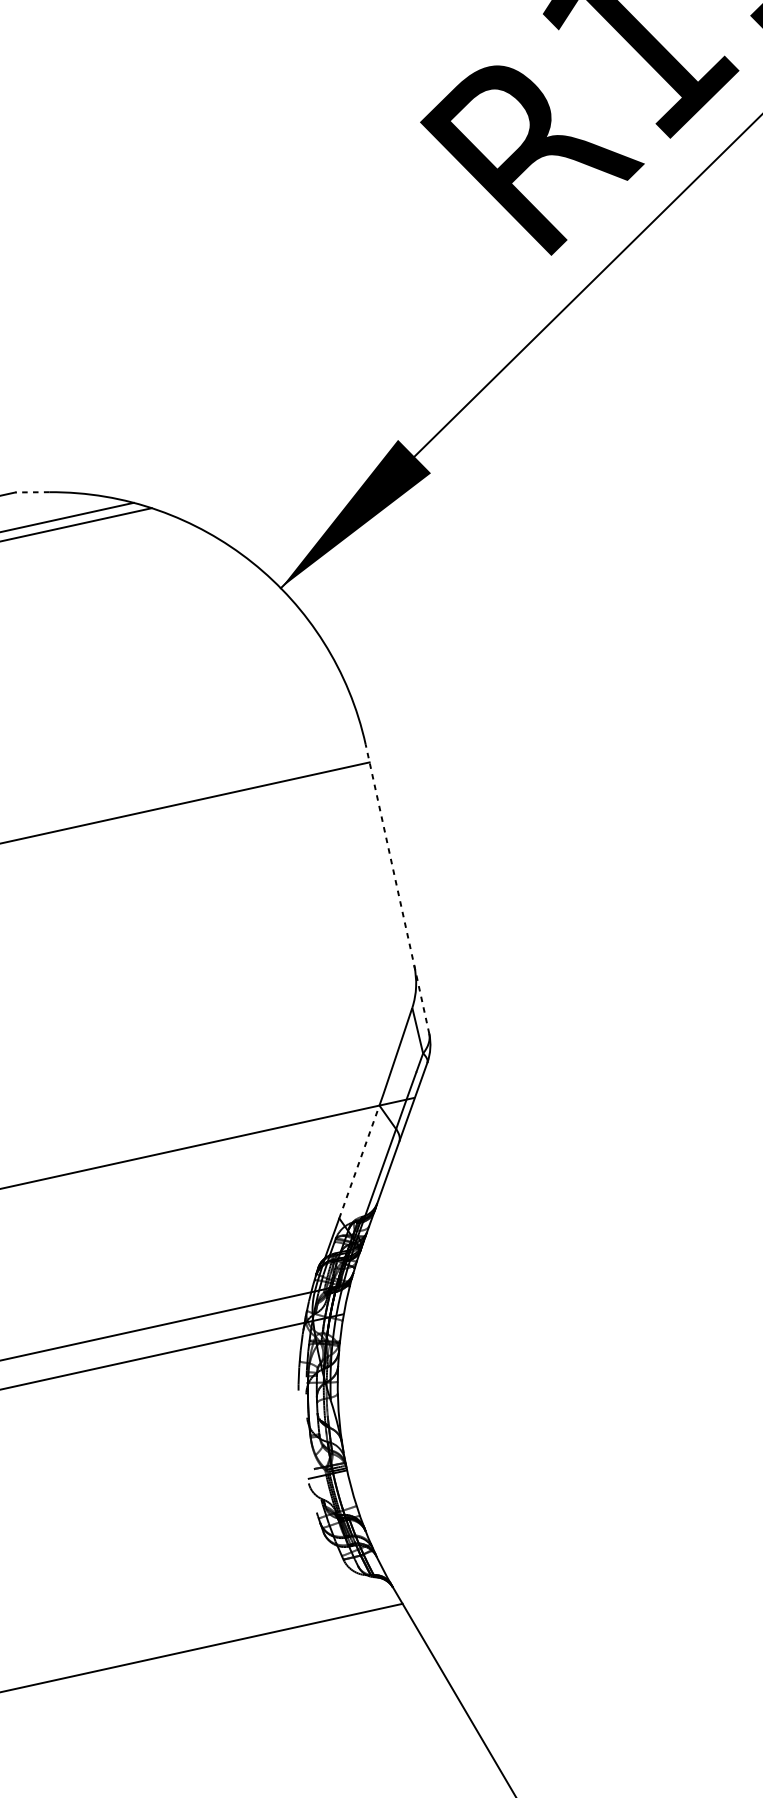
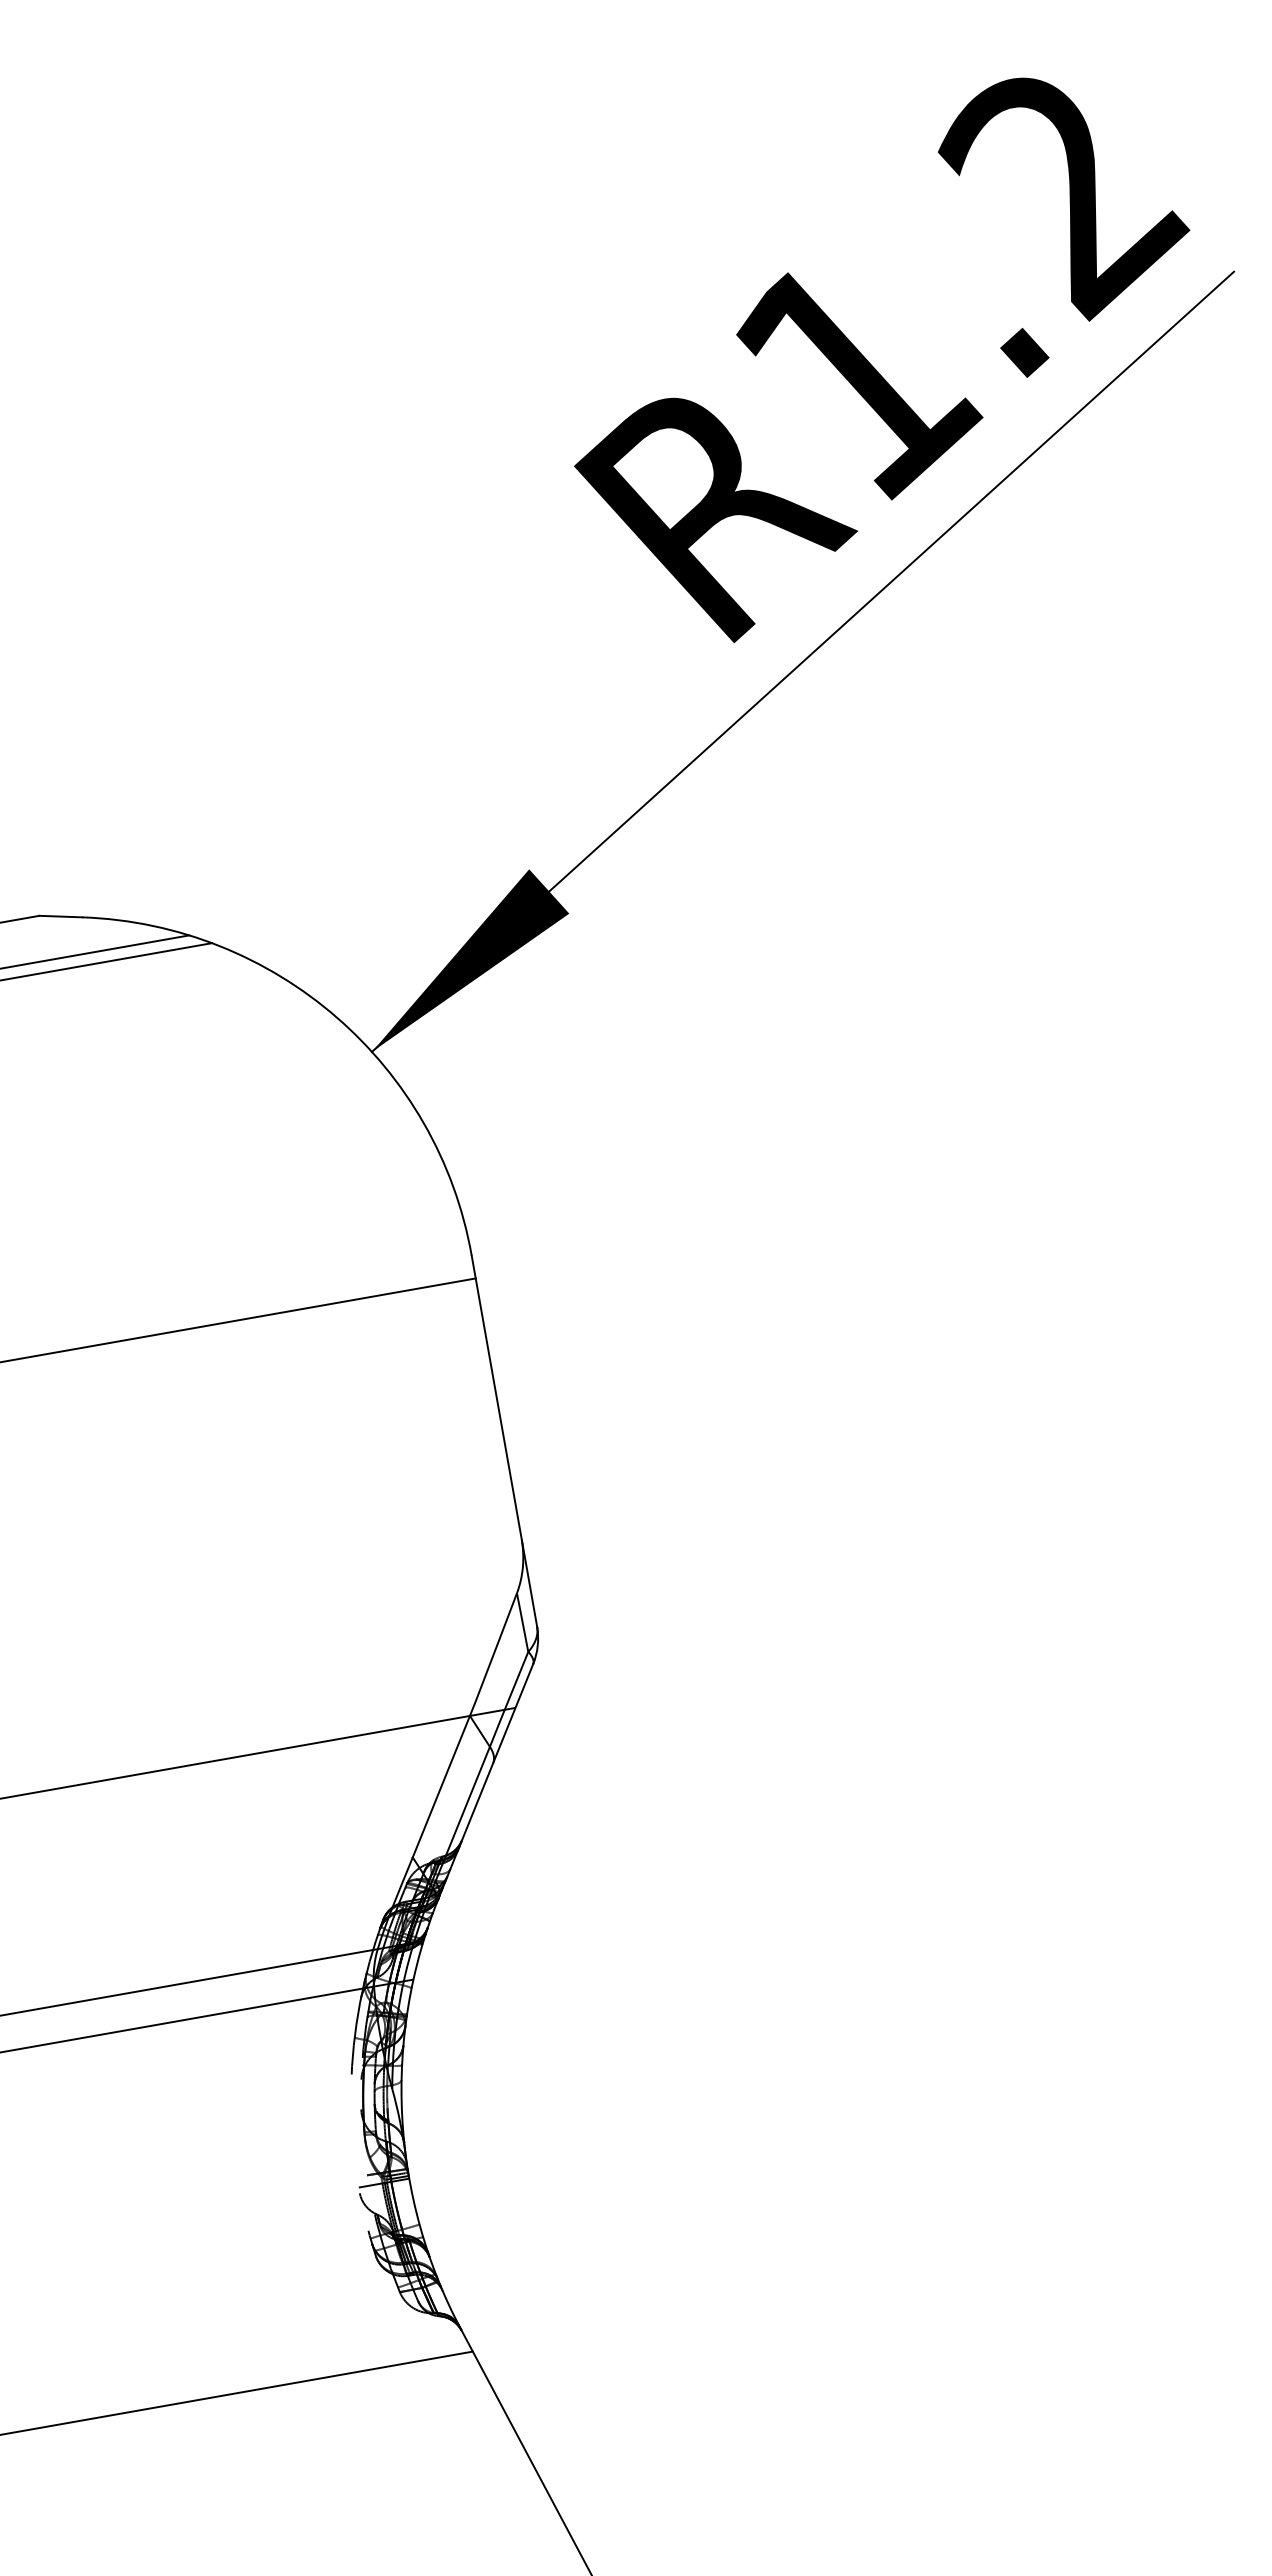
line: (32, 492) -> (60, 916), dashed -> solid
line: (397, 889) -> (504, 1441), dashed -> solid
line: (359, 1161) -> (441, 1786), dashed -> solid

